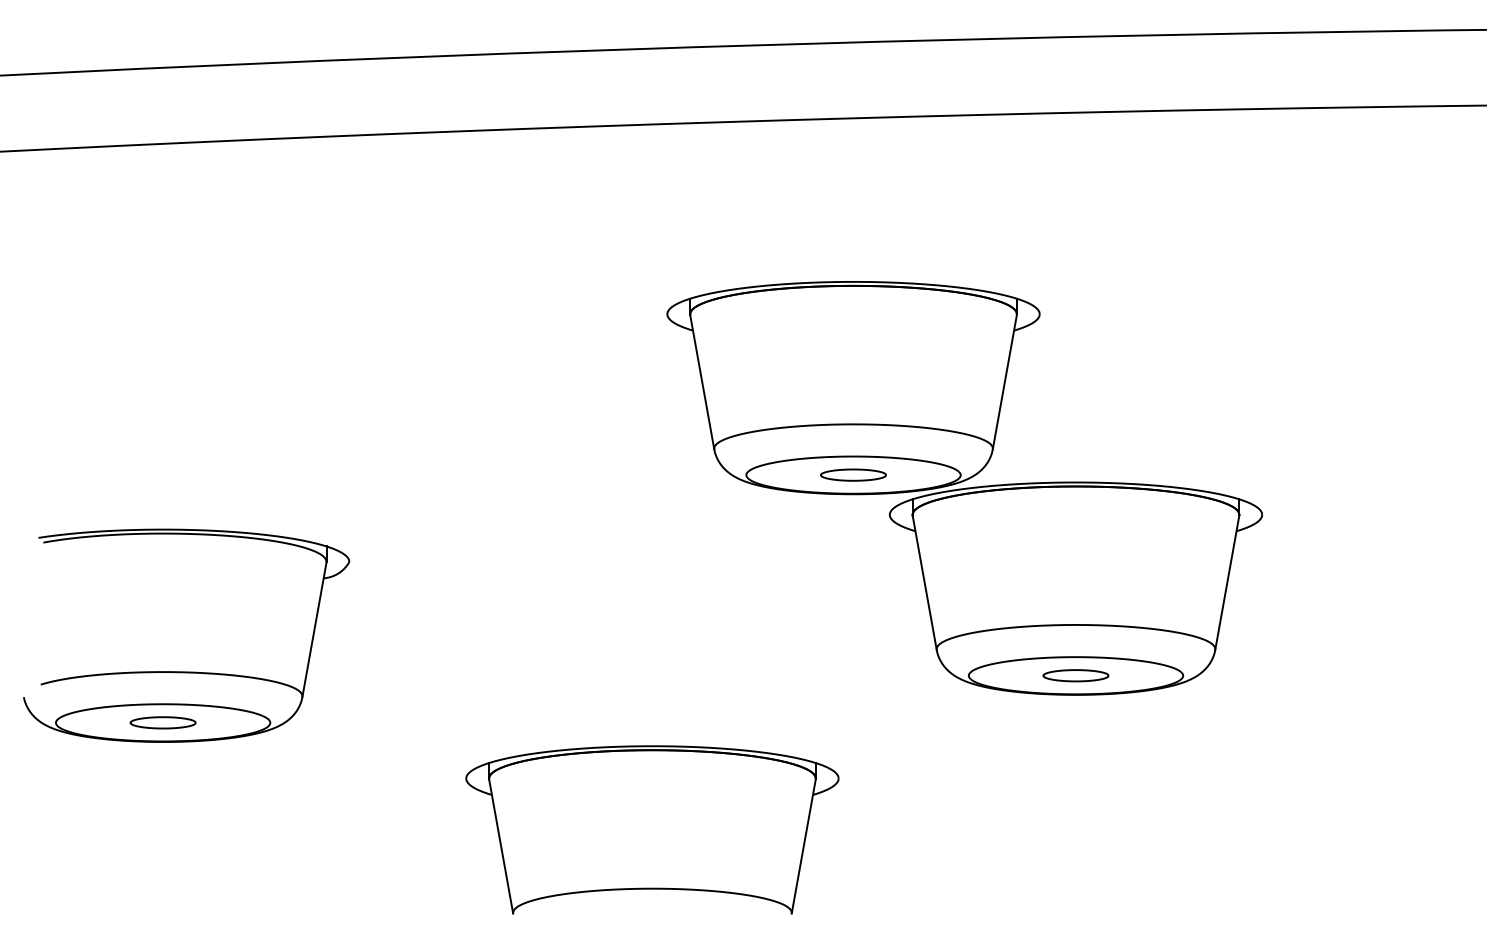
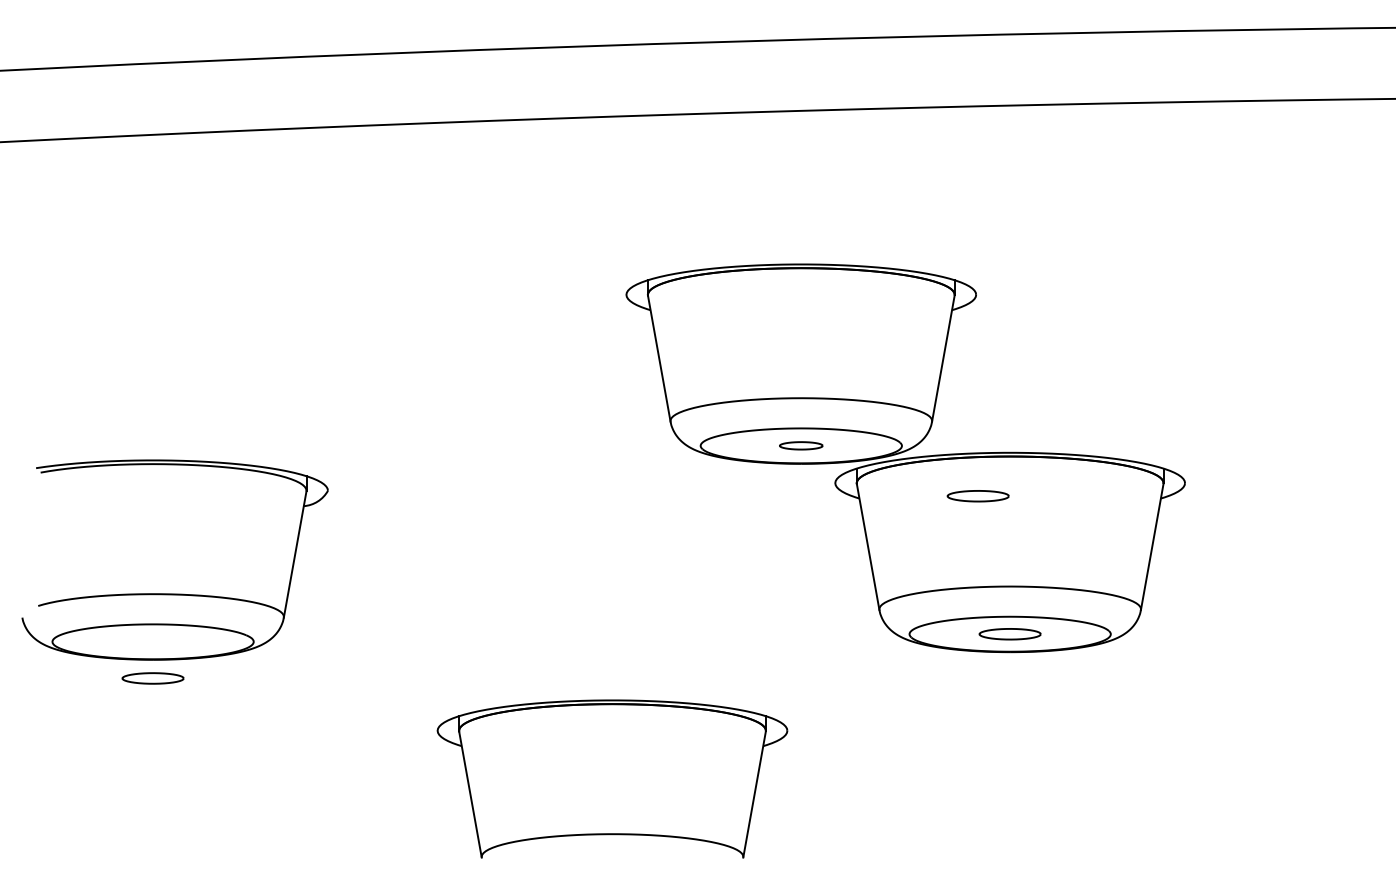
part: (853, 474) -> (801, 445), size x0.7
part: (1041, 528) -> (977, 495), added
part: (186, 671) -> (175, 593), moved

